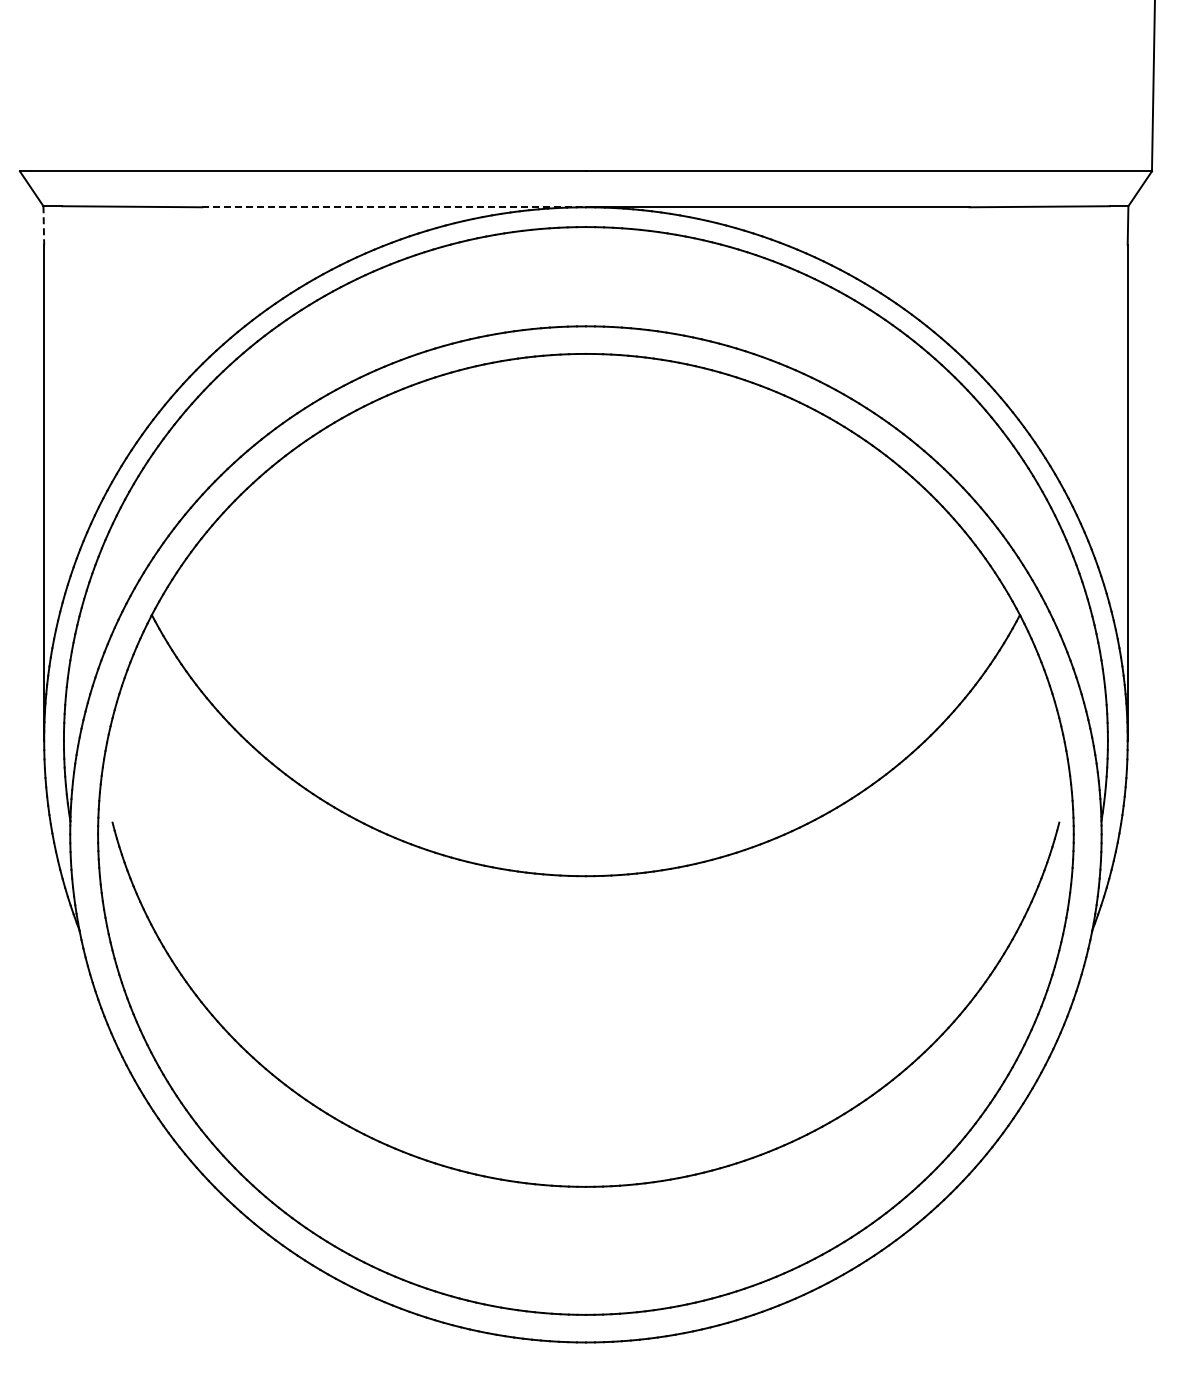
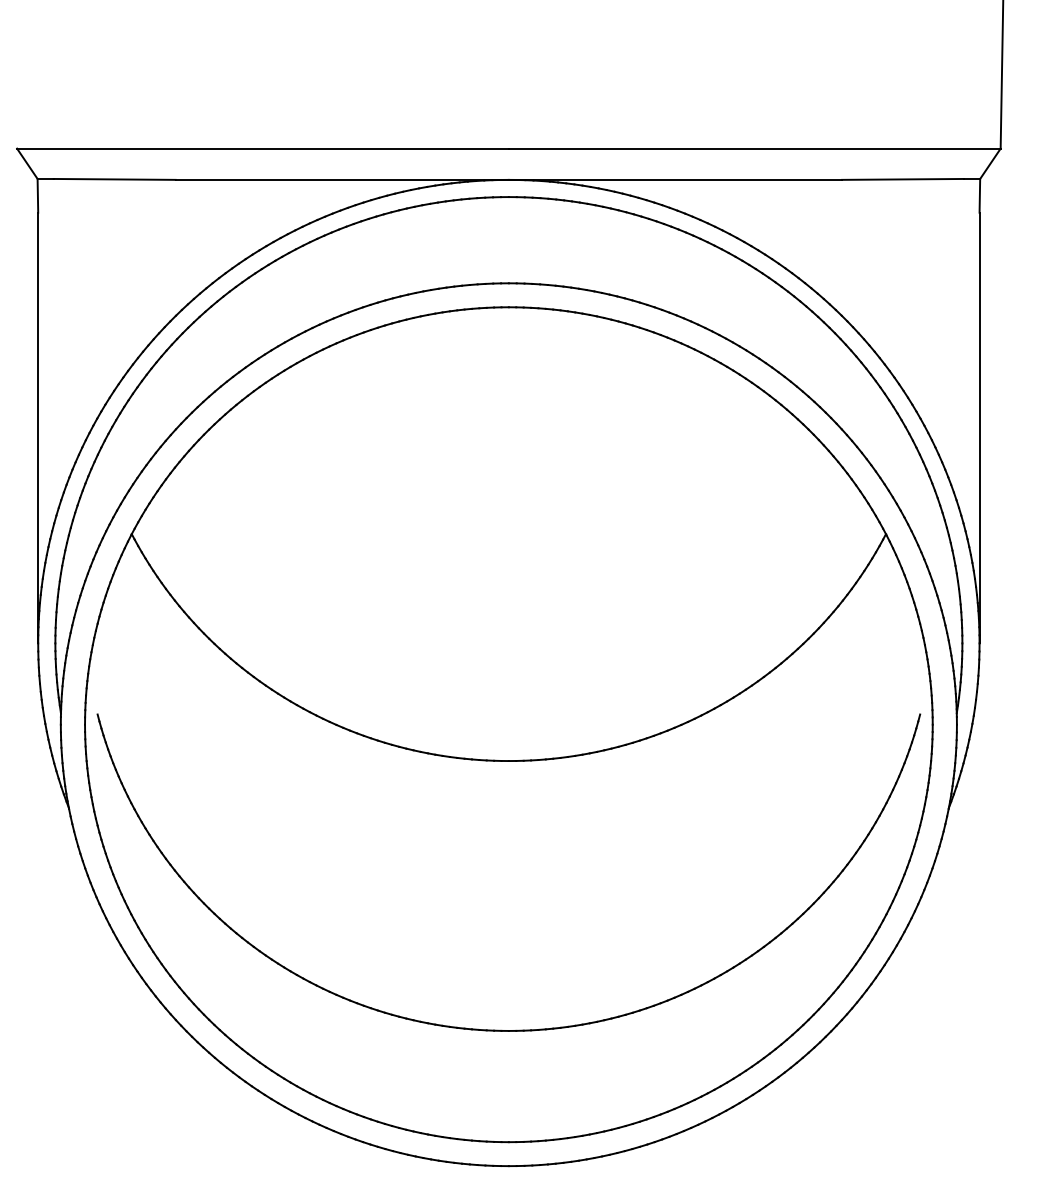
line: (394, 207) -> (342, 180), dashed -> solid
line: (43, 226) -> (37, 196), dashed -> solid

